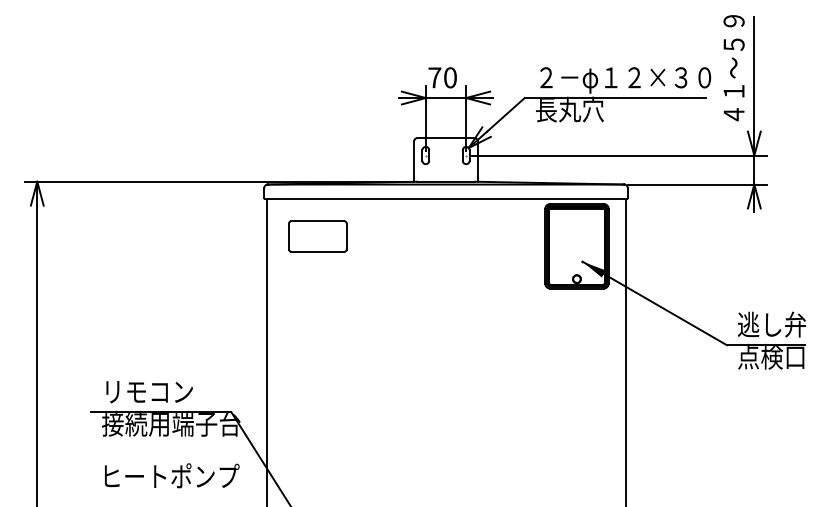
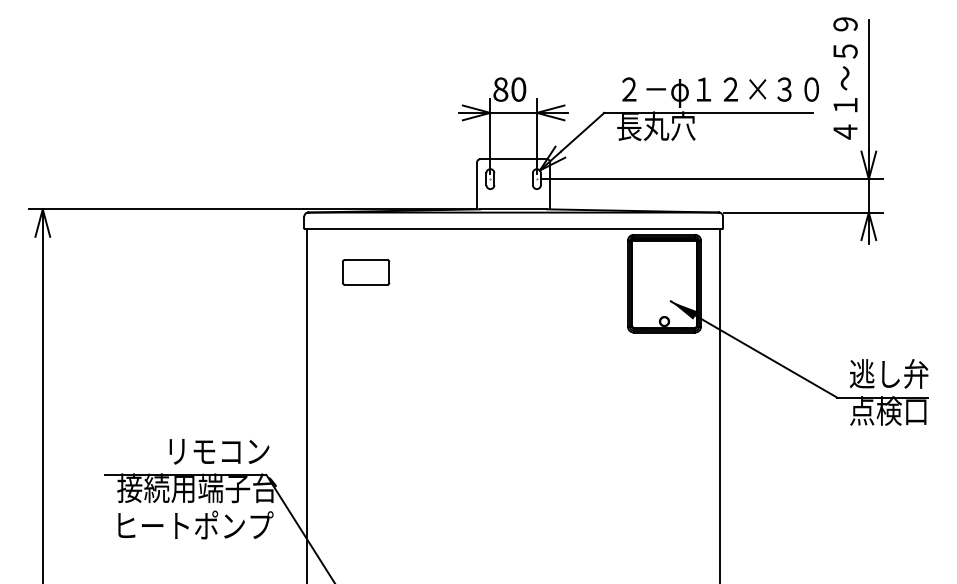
text: (434, 77) -> (500, 89), 70 -> 80
part: (317, 236) -> (365, 272), size x0.7
text: (149, 392) -> (219, 452), moved
text: (172, 475) -> (196, 524), moved

